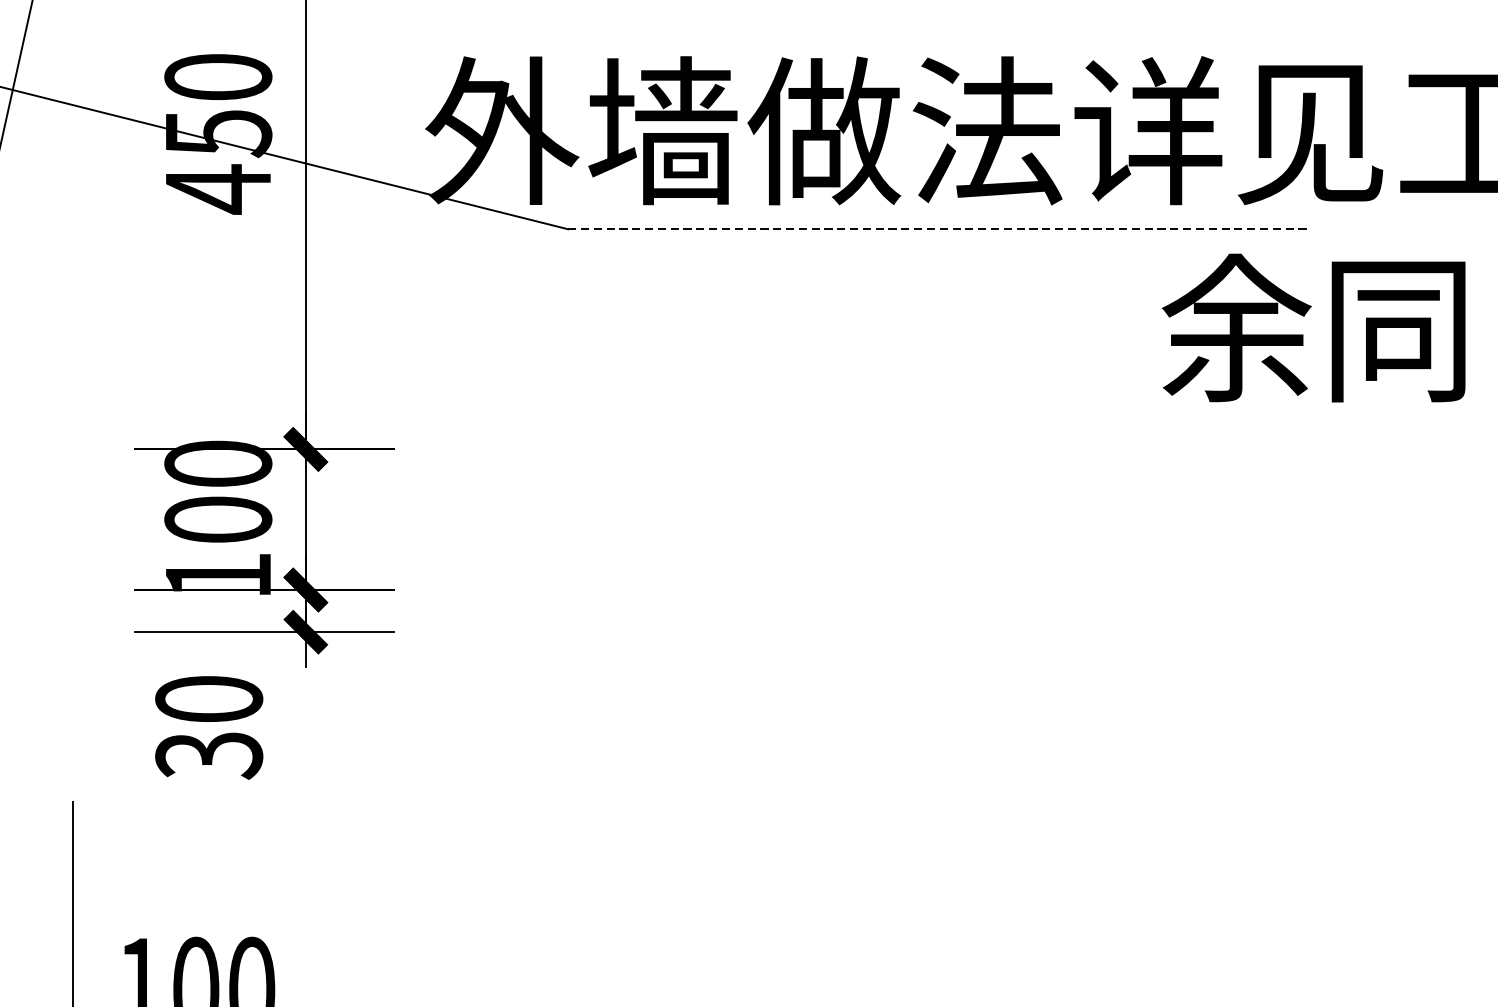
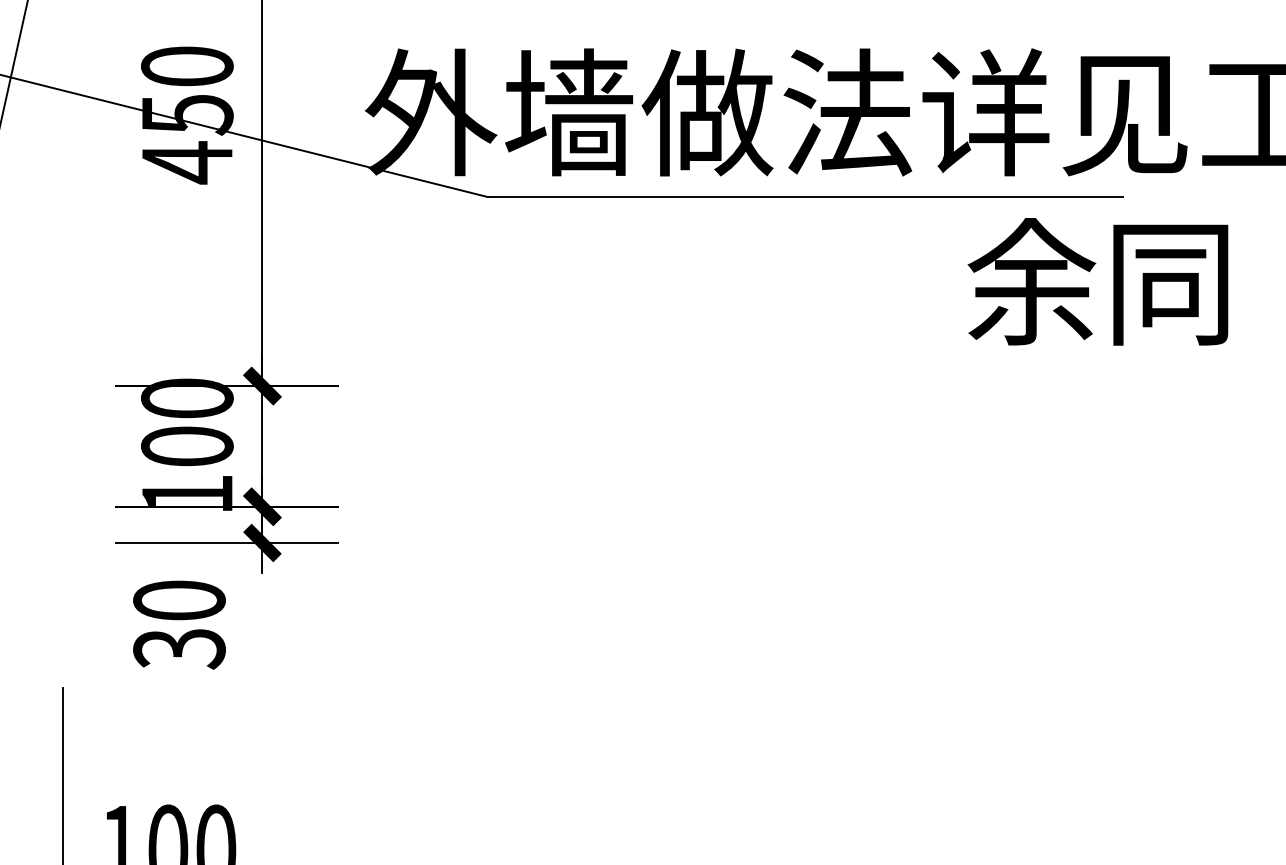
line: (938, 229) -> (805, 197), dashed -> solid
text: (1313, 327) -> (1097, 281), moved

